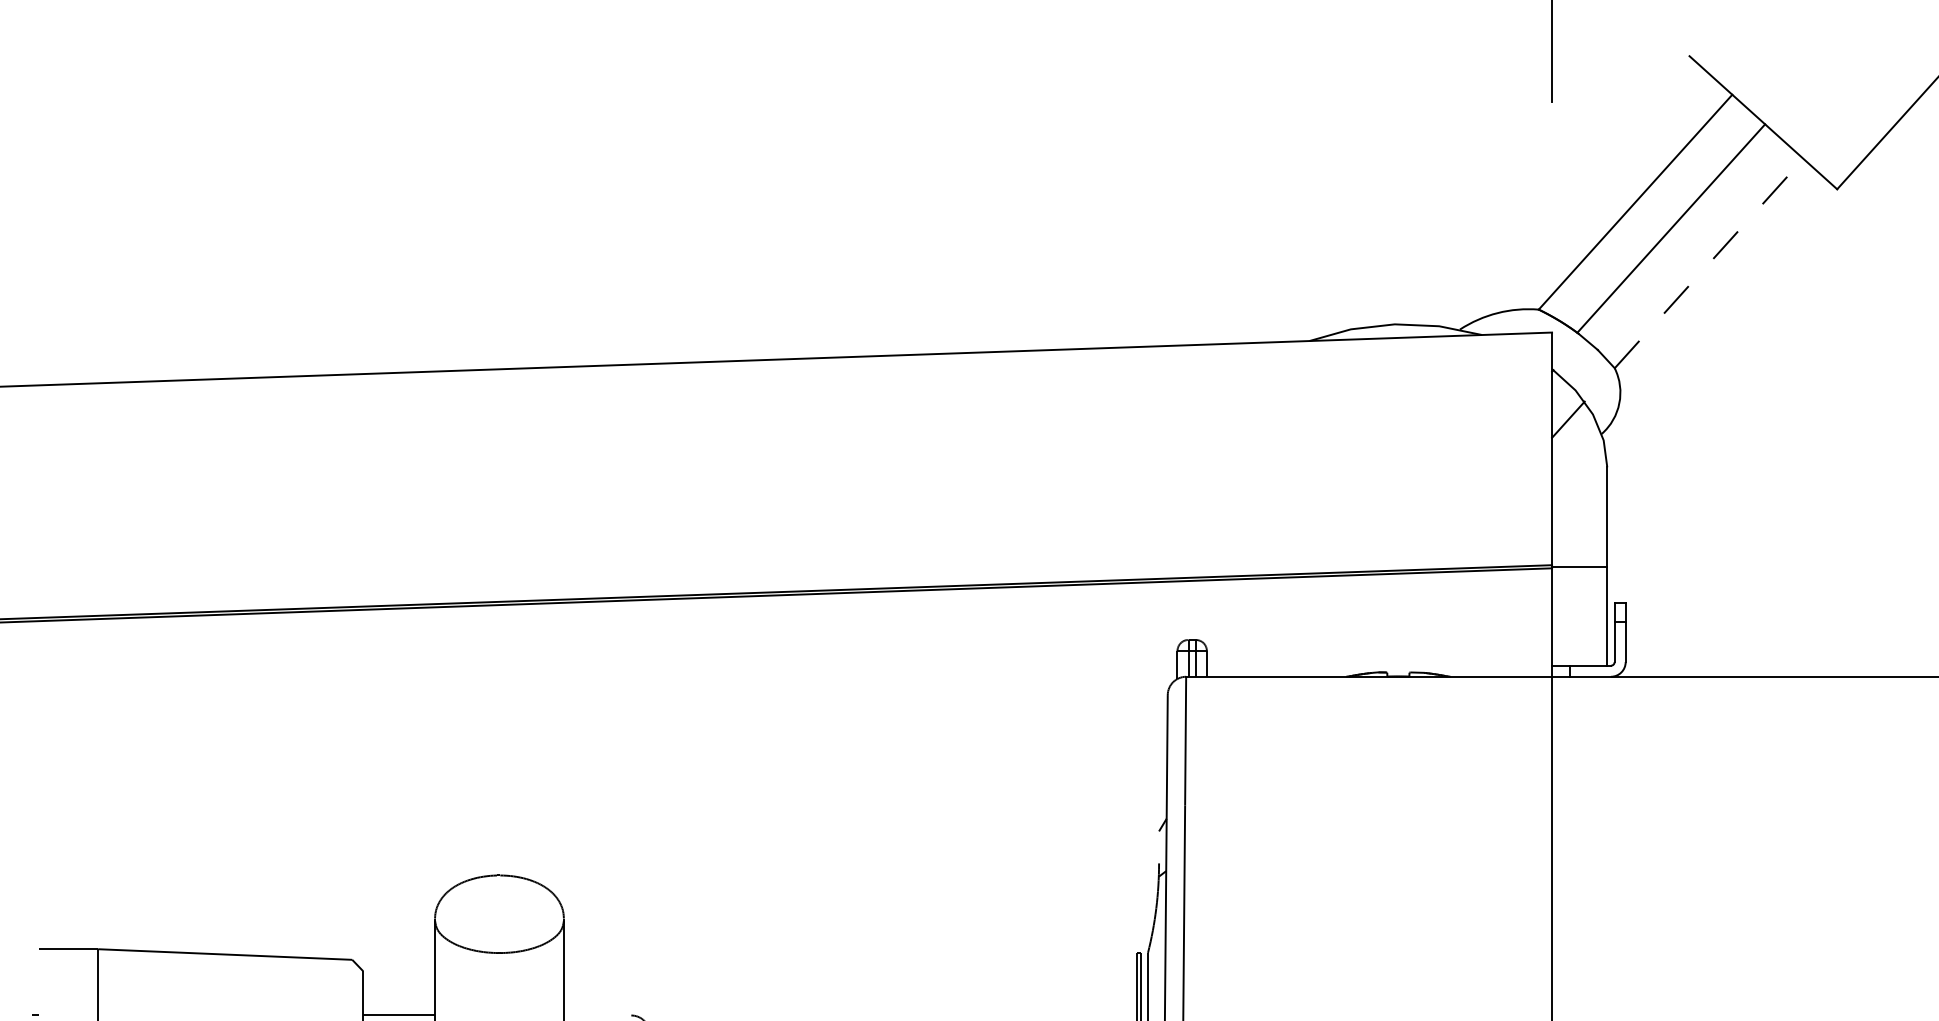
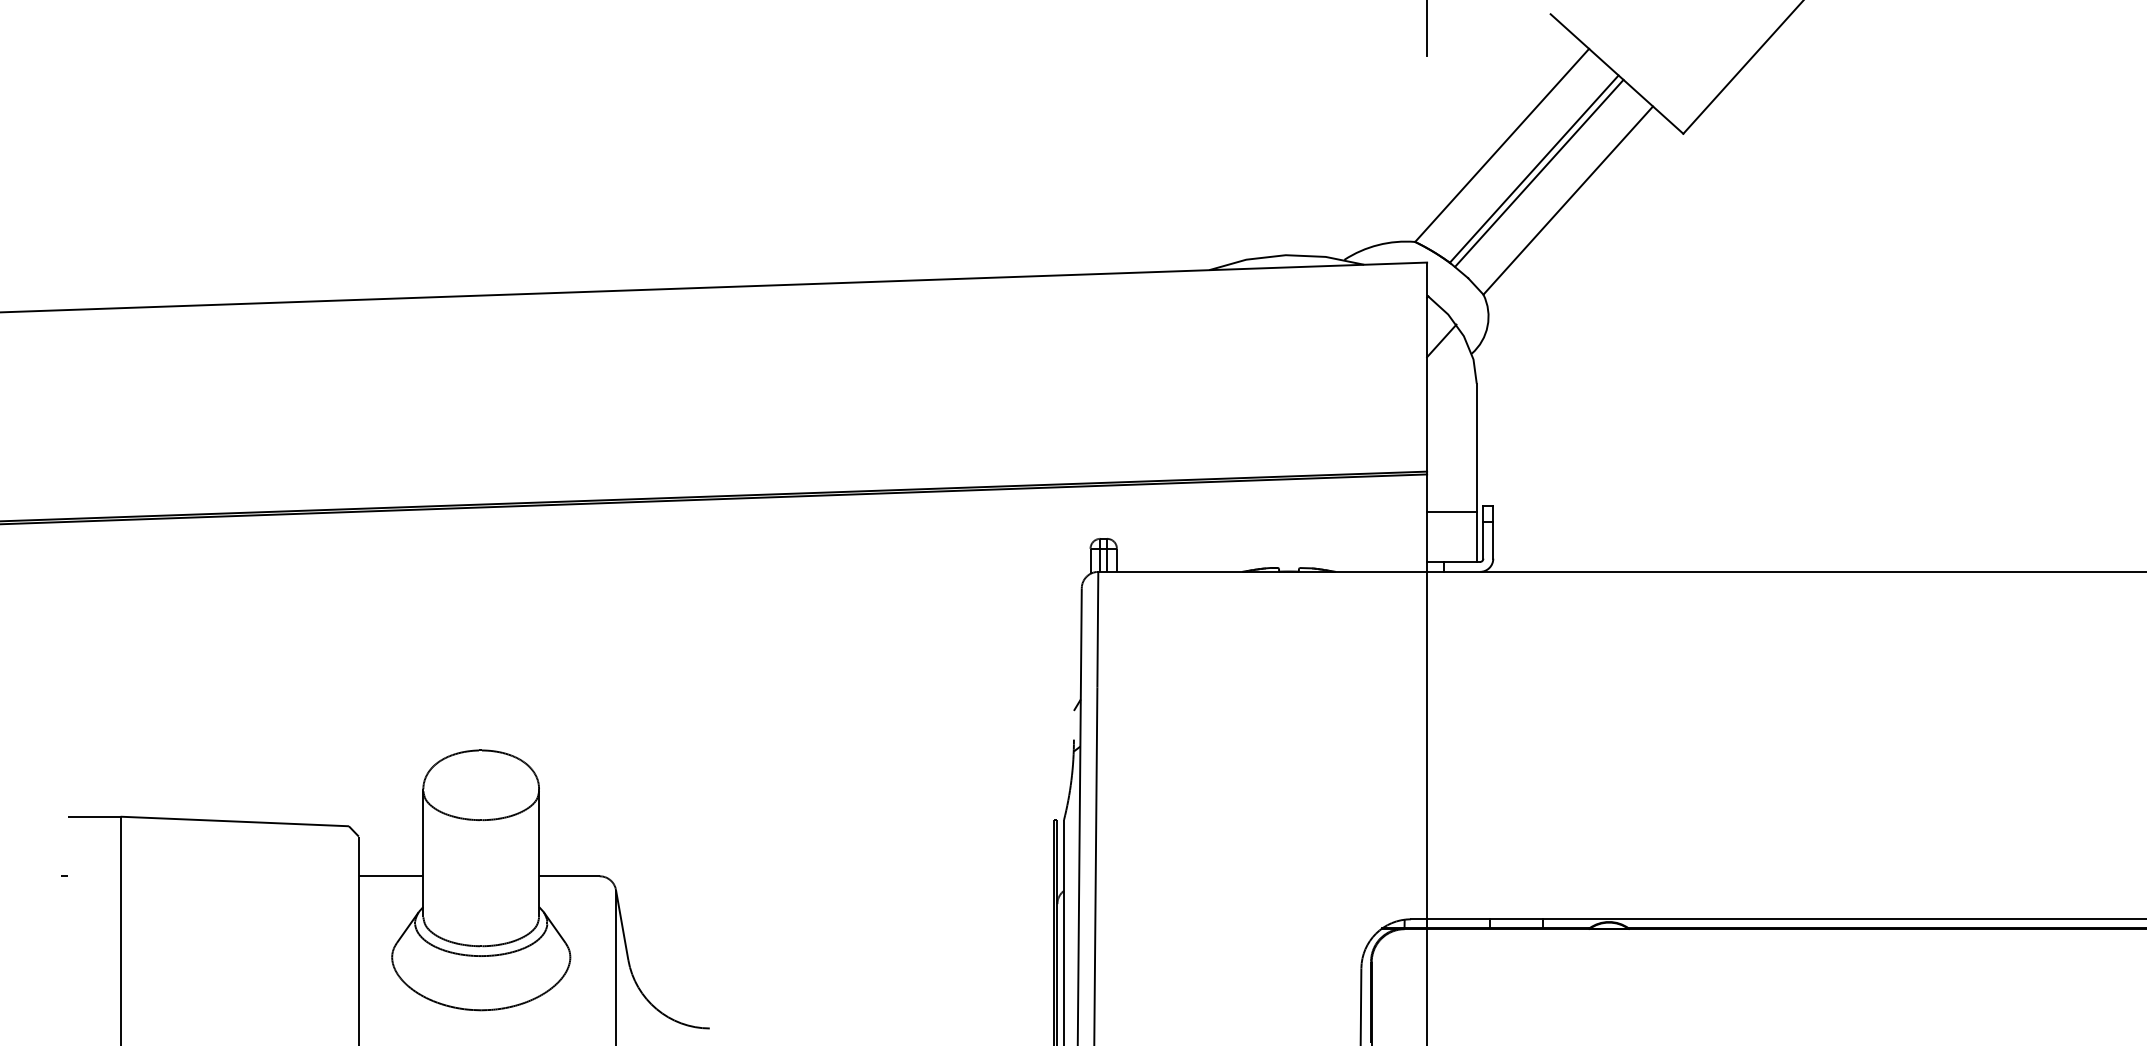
line: (1677, 232) -> (1539, 172), added
line: (1709, 263) -> (1568, 200), dashed -> solid
line: (1579, 567) -> (1451, 512), moved
line: (597, 1015) -> (569, 876), added

